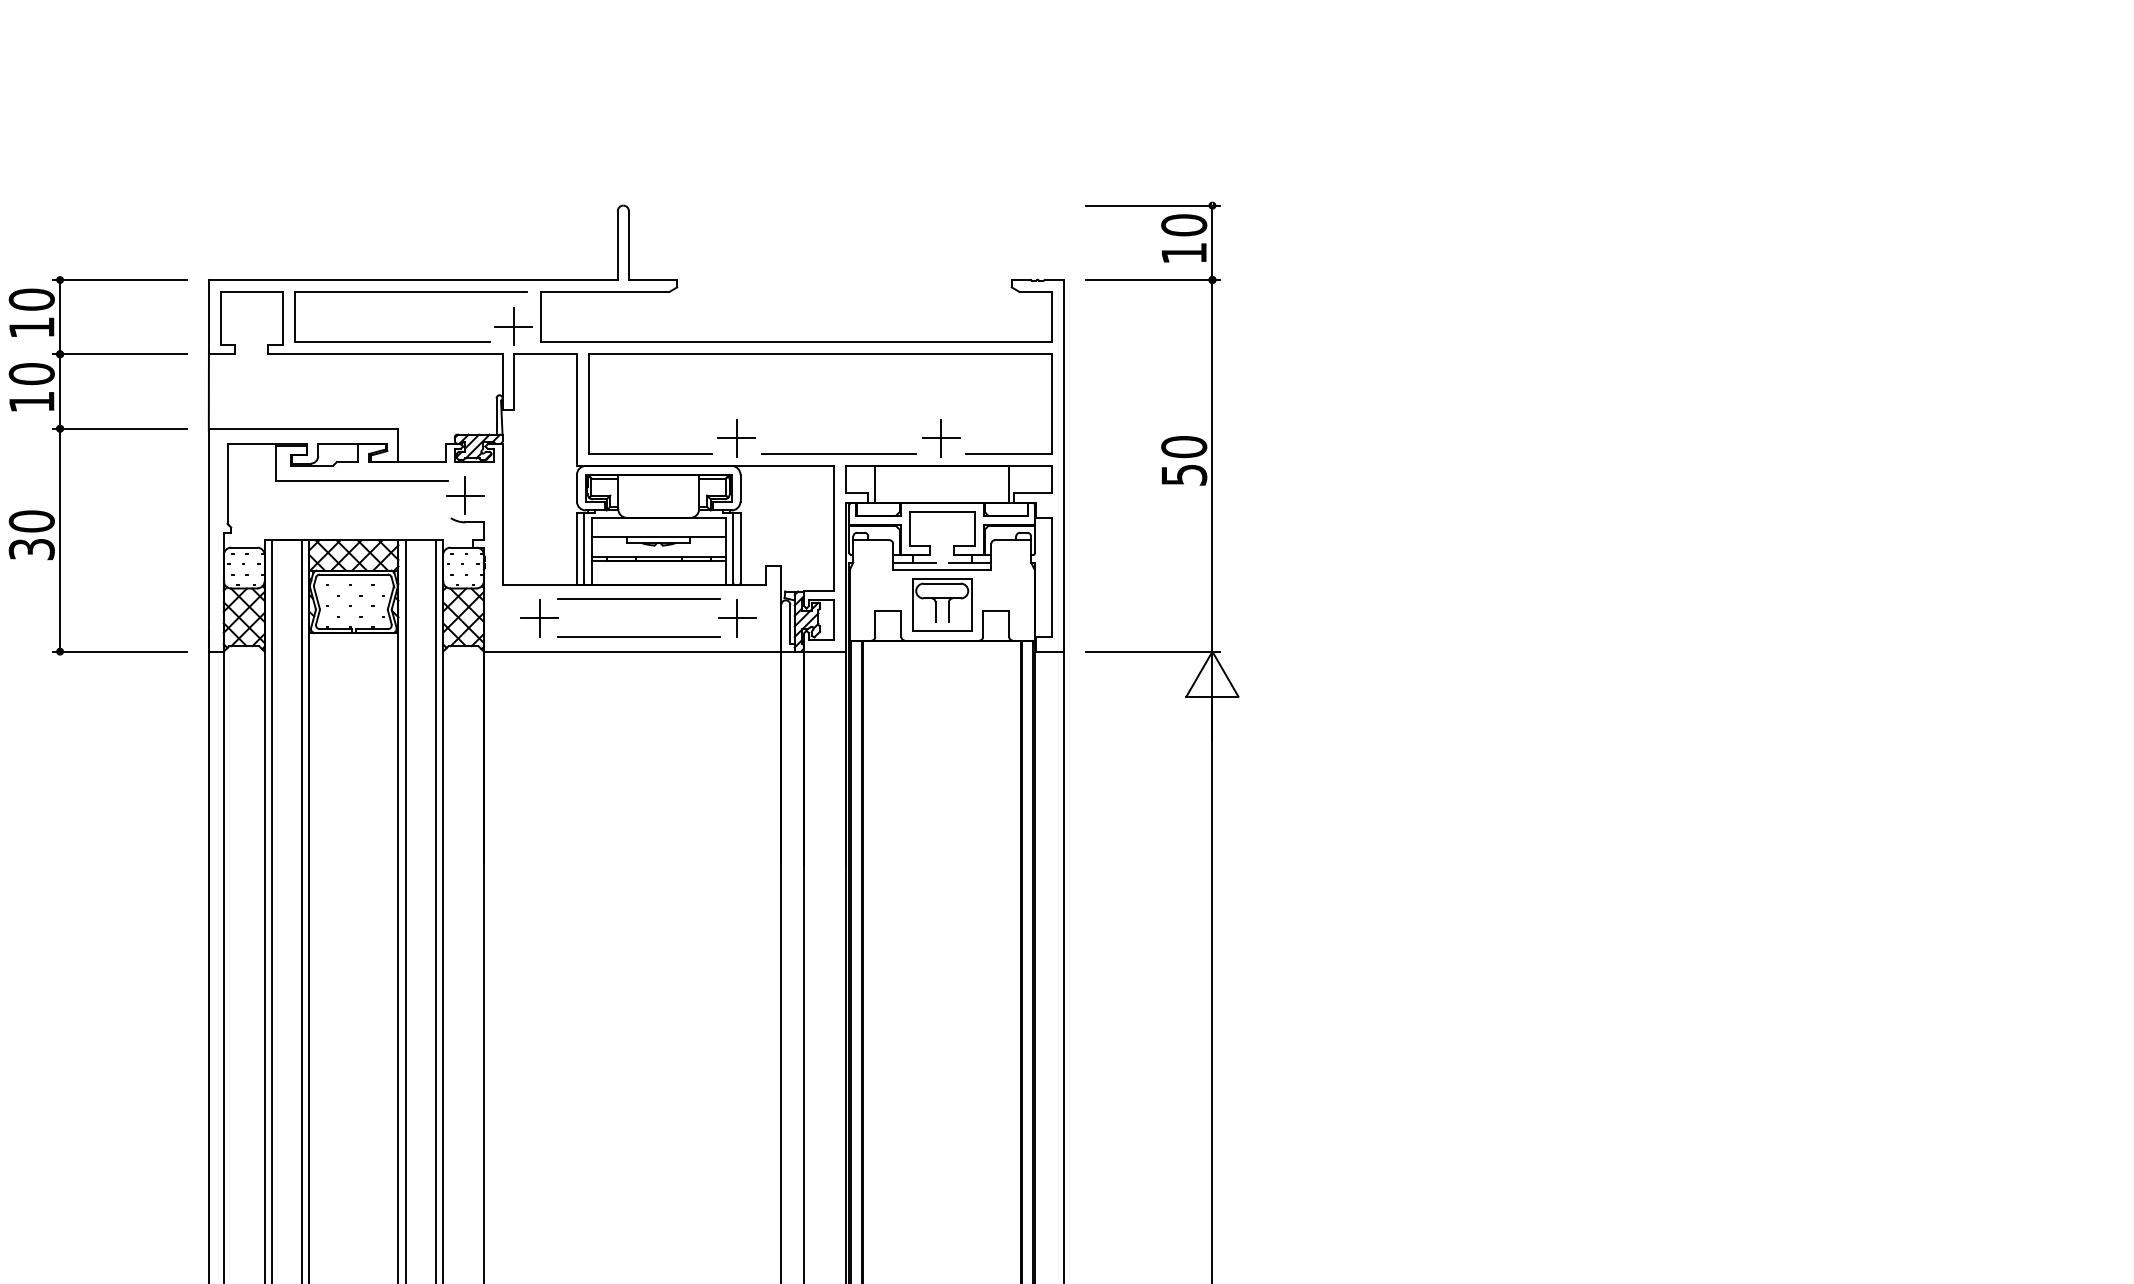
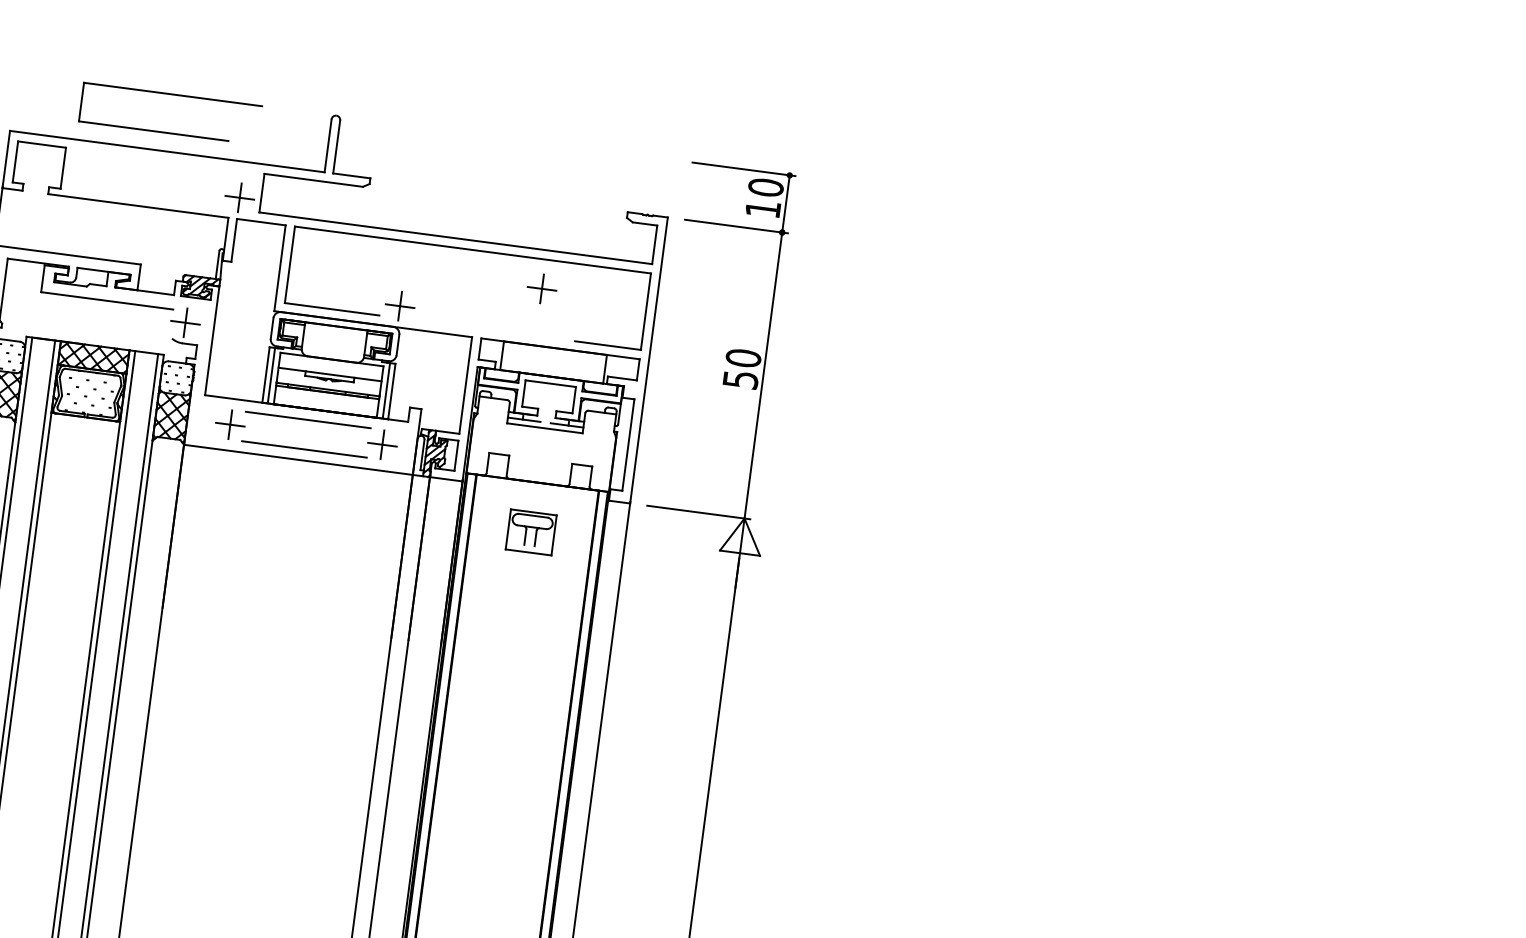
part: (410, 292) -> (172, 94), moved
part: (941, 438) -> (542, 289), moved
line: (838, 453) -> (476, 328), removed
part: (942, 604) -> (531, 531), moved

